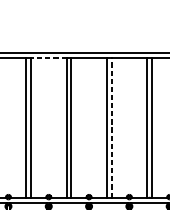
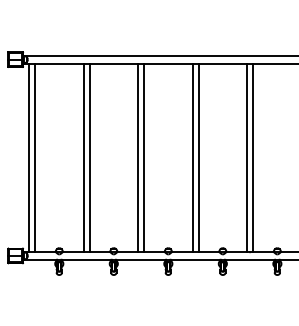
line: (48, 58) -> (113, 63), dashed -> solid
line: (111, 127) -> (198, 157), dashed -> solid

